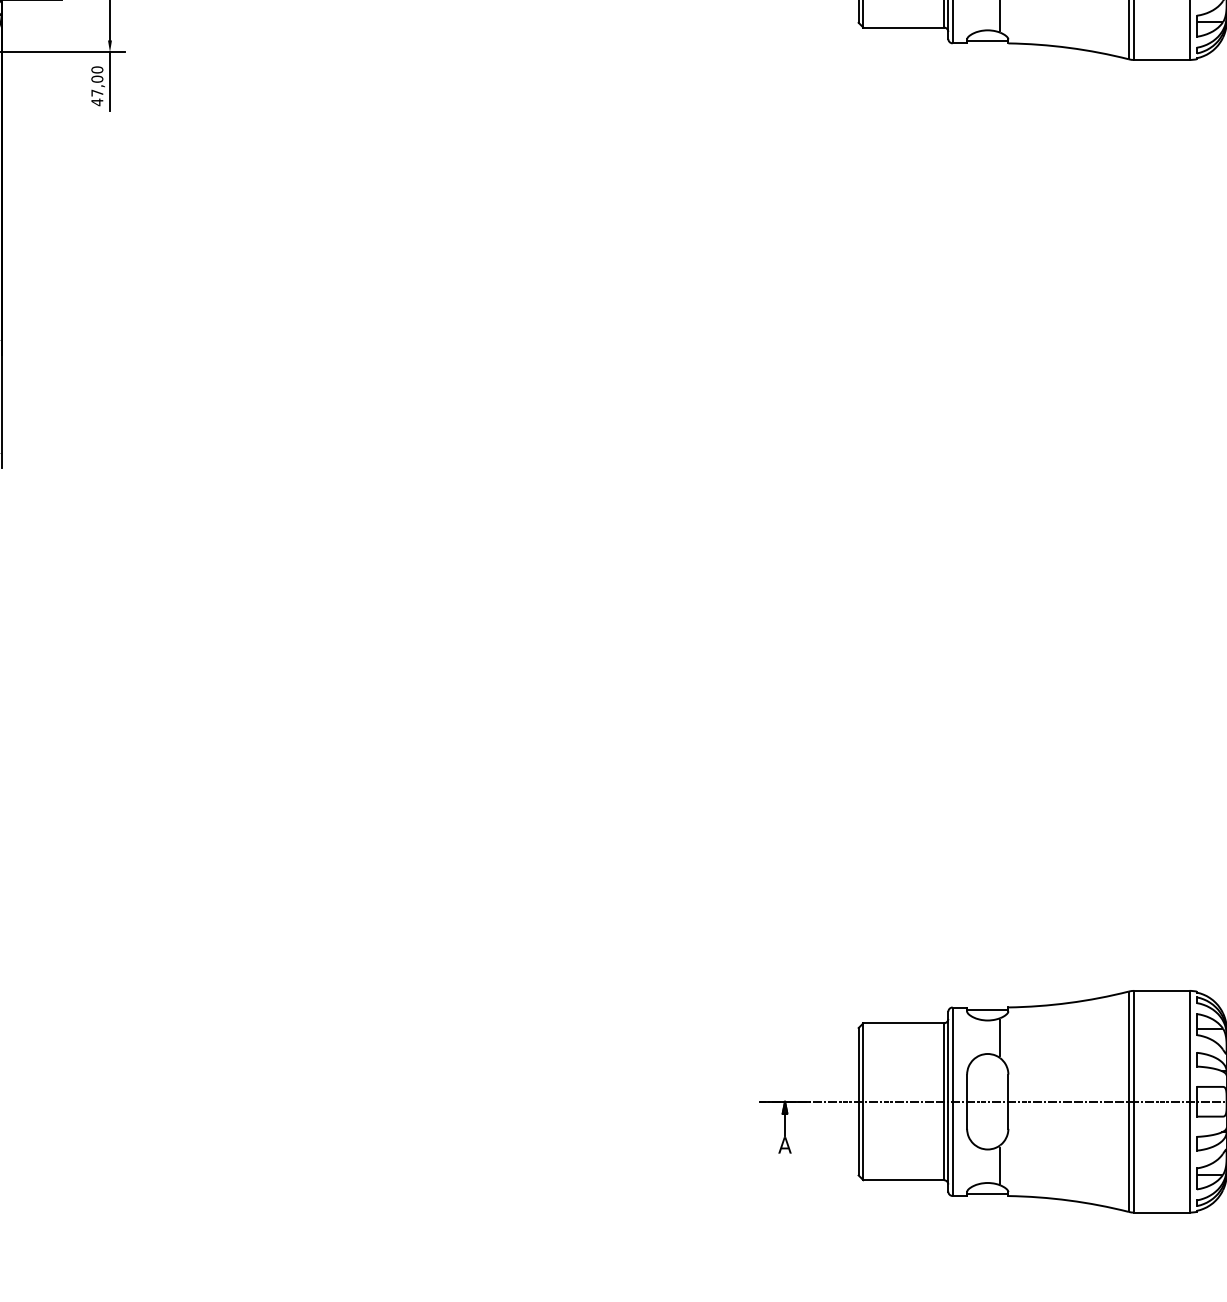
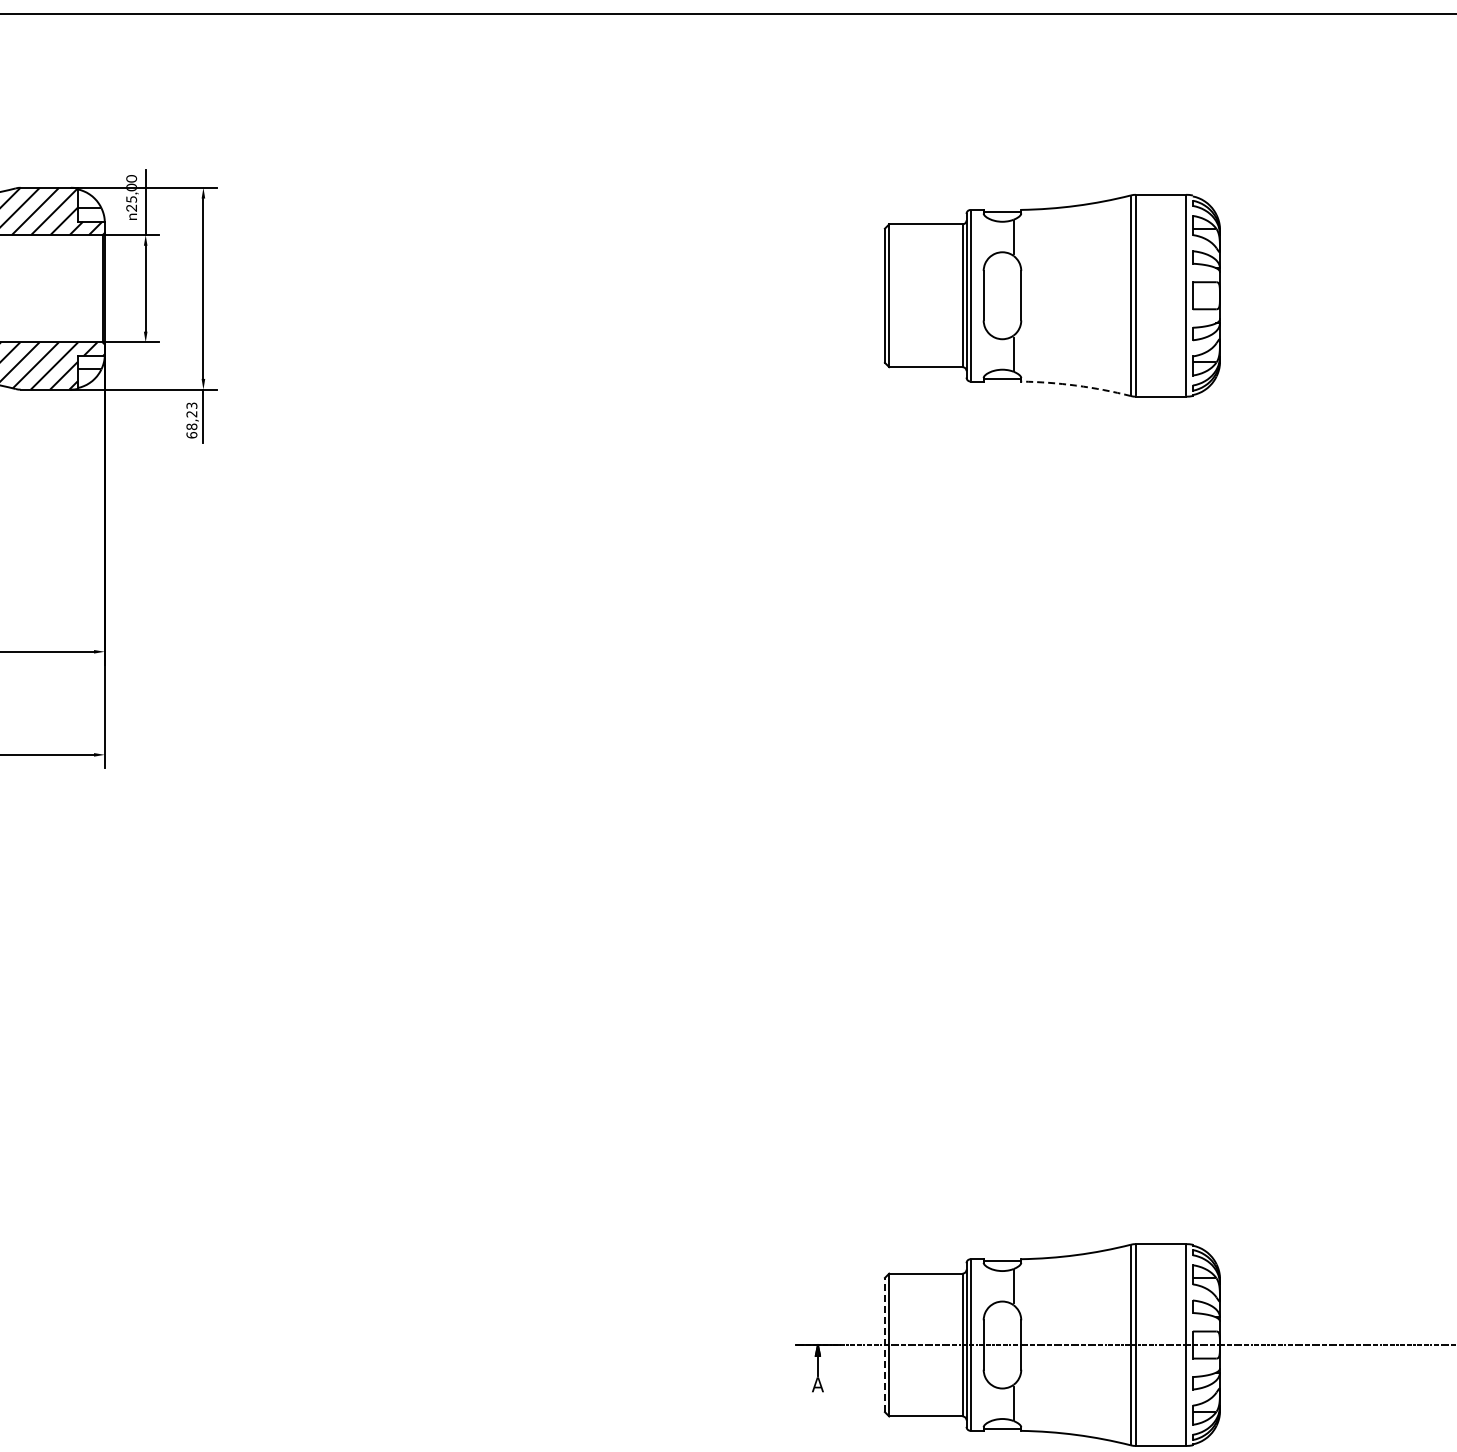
arc: (1069, 47) -> (1076, 385), solid -> dashed
text: (96, 86) -> (191, 420), 47,00 -> 68,23
line: (858, 1101) -> (884, 1344), solid -> dashed

